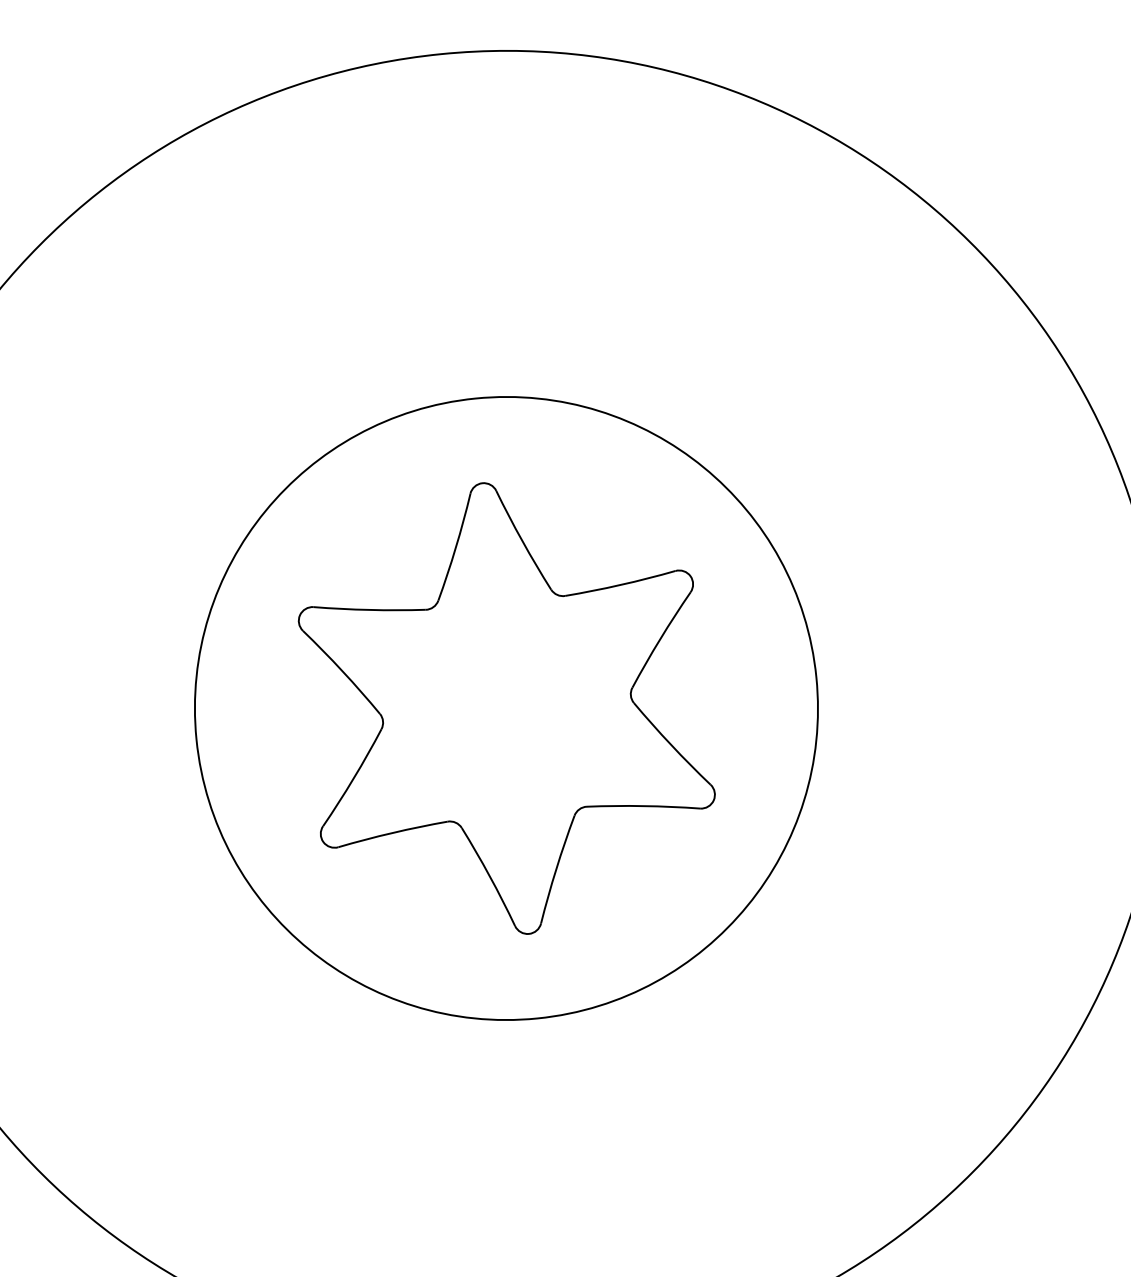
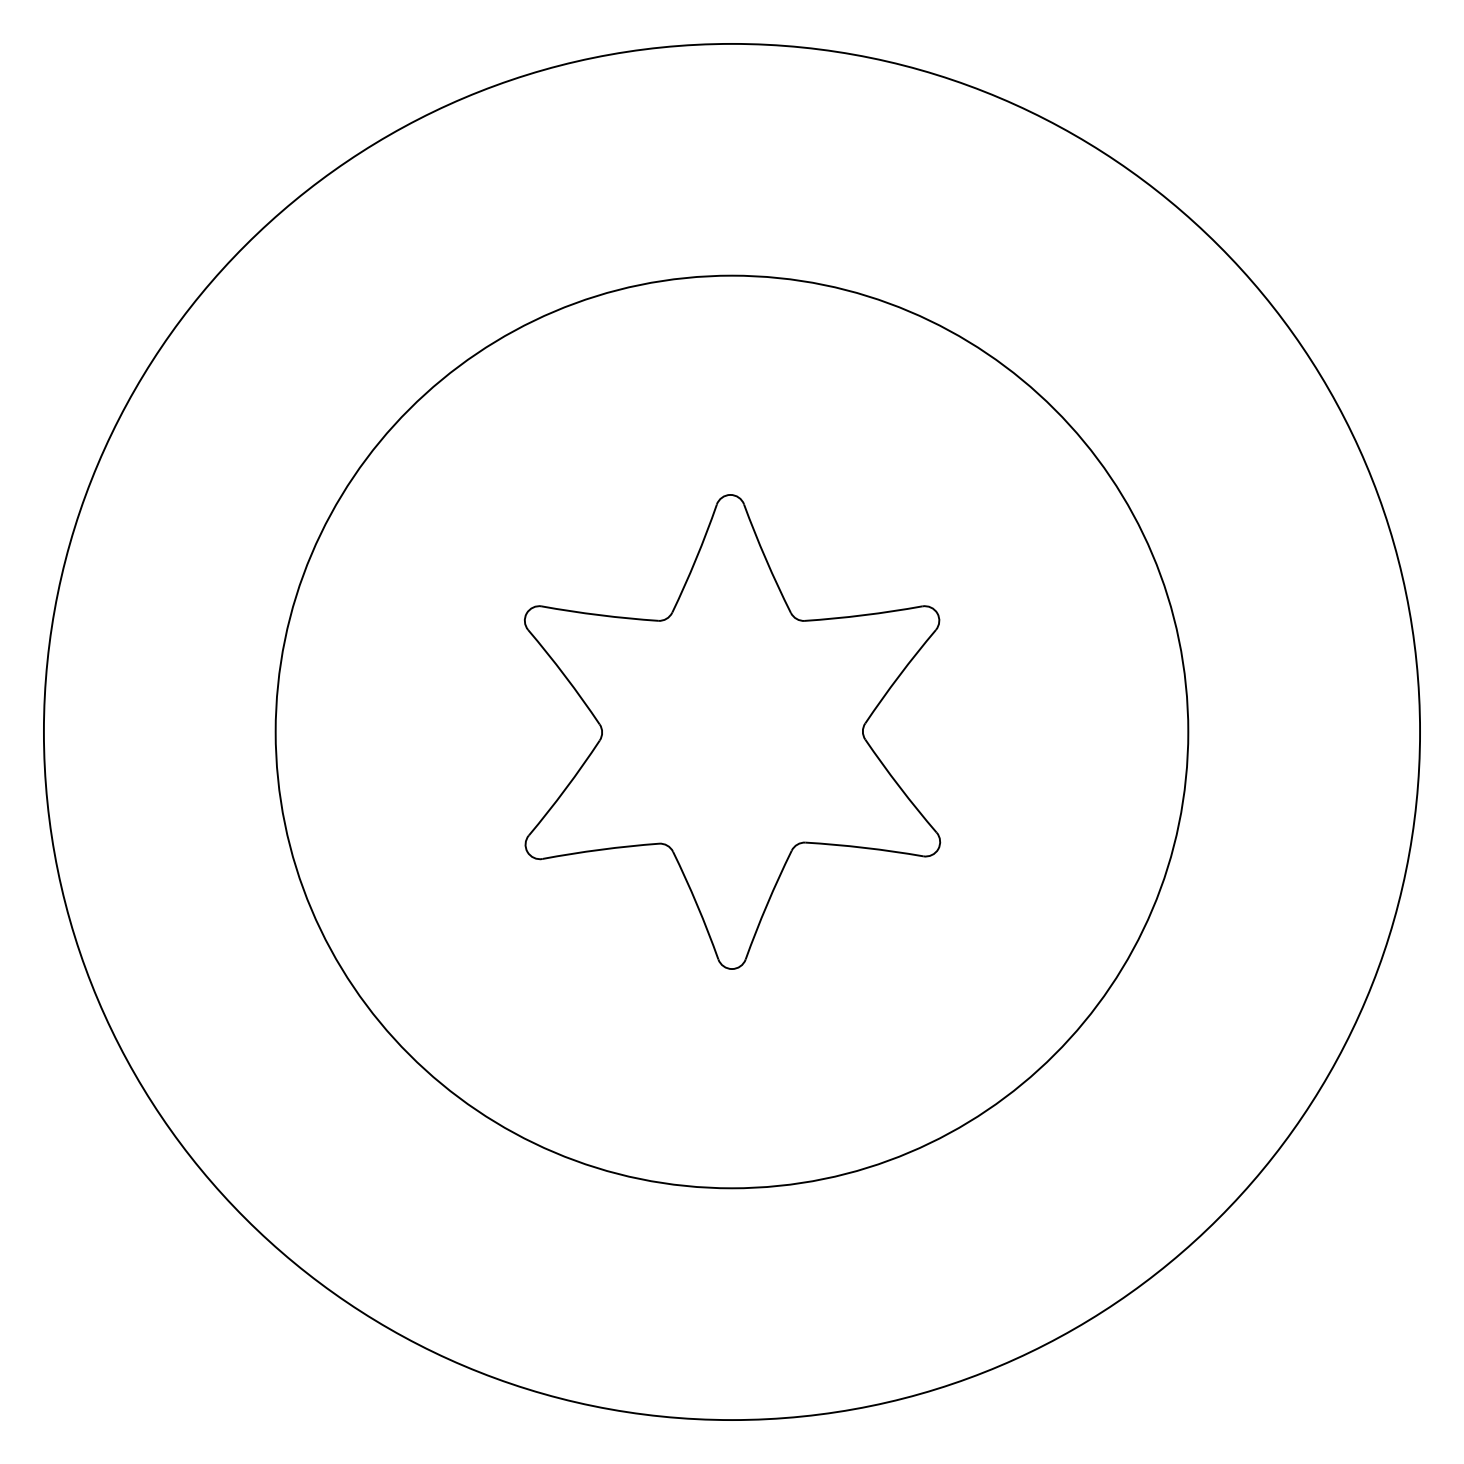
circle: (505, 708) -> (731, 731), size x1.4

